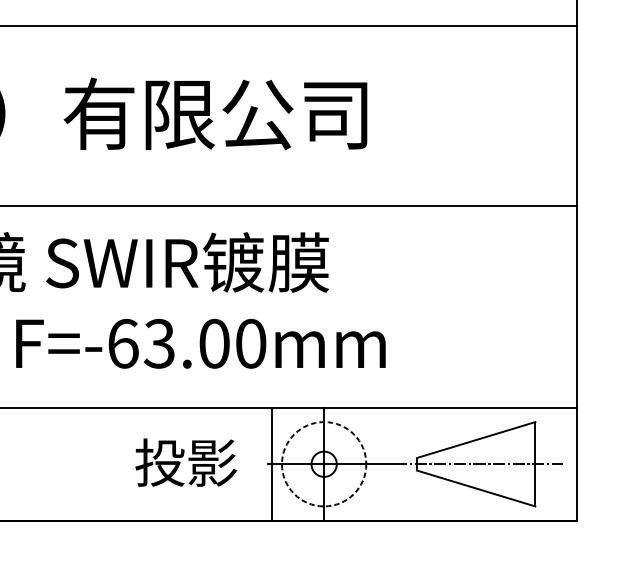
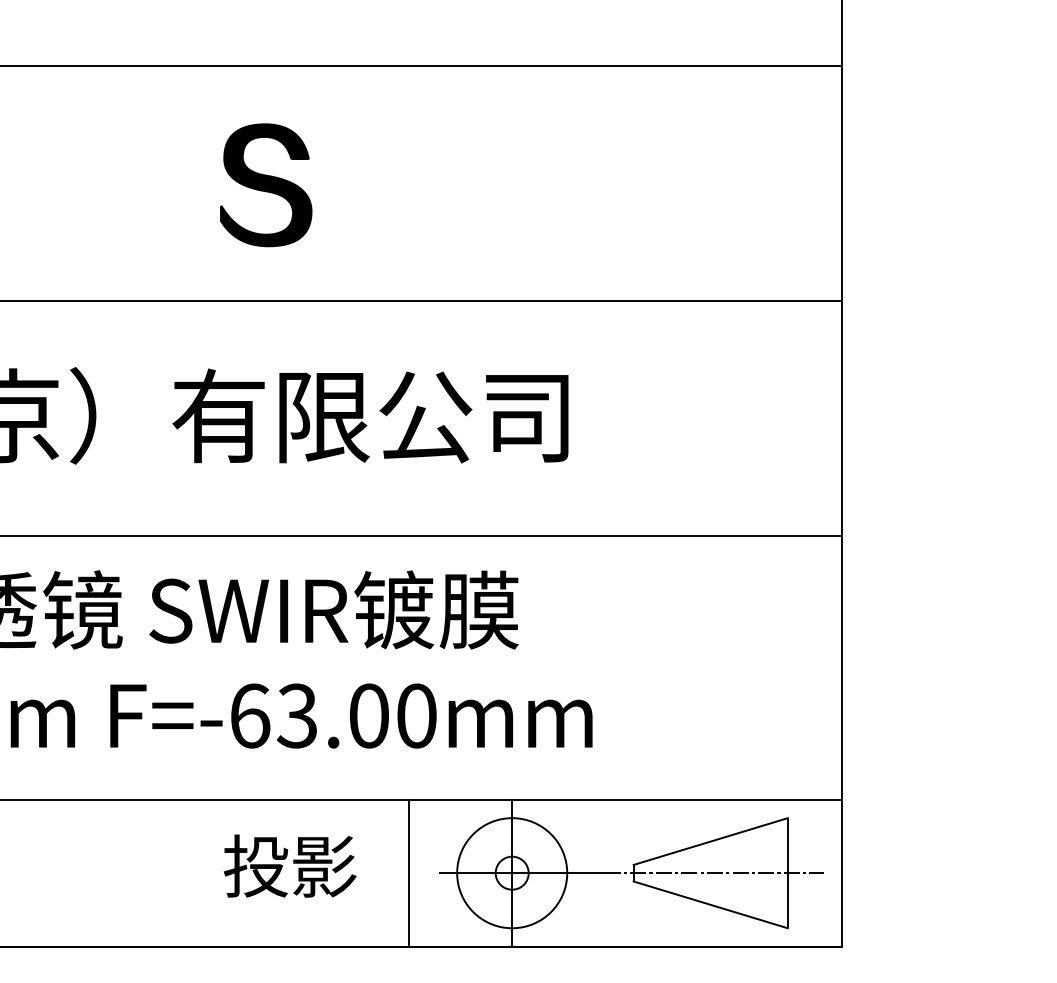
text: (185, 462) -> (289, 865), moved
line: (272, 463) -> (409, 872), moved
circle: (324, 464) -> (512, 873), dashed -> solid

